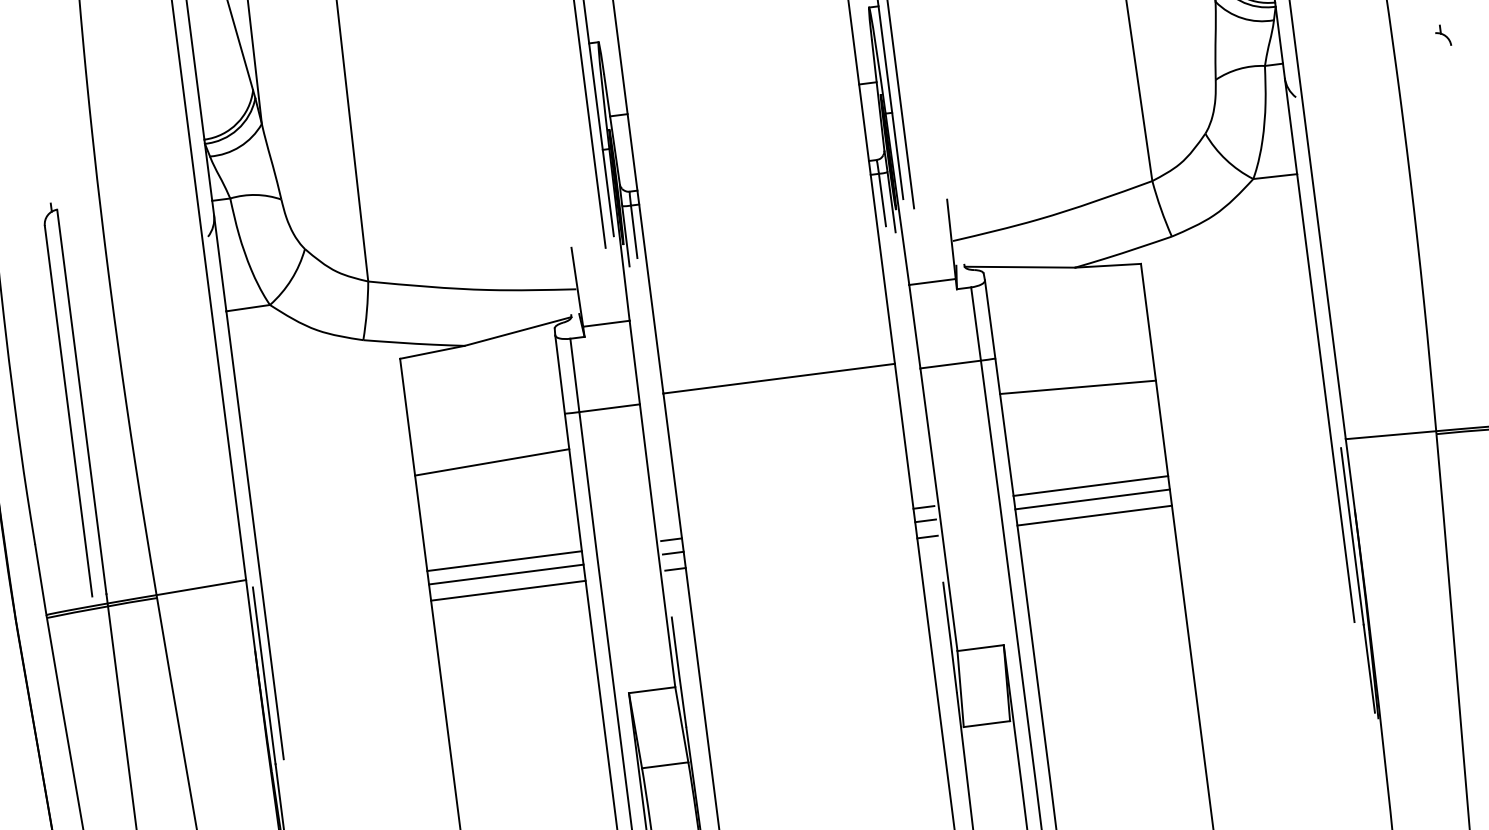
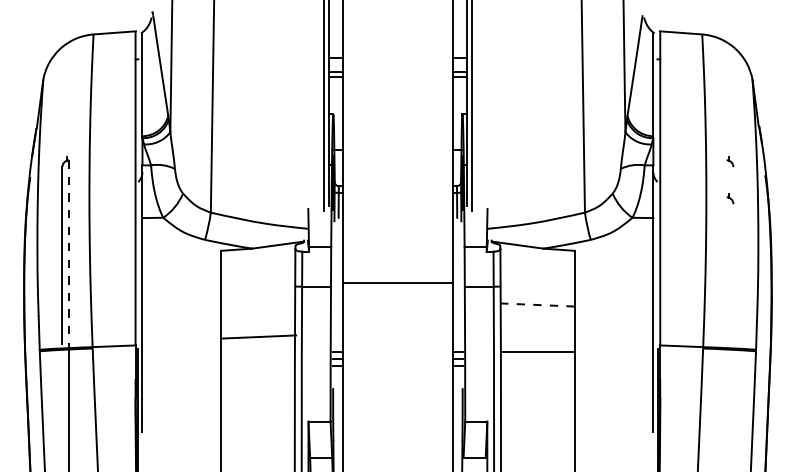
part: (1453, 112) -> (730, 198), added
line: (1077, 386) -> (537, 304), solid -> dashed
line: (82, 400) -> (69, 251), solid -> dashed
line: (492, 461) -> (259, 336), moved
line: (1092, 499) -> (537, 358), removed
line: (1094, 516) -> (537, 366), removed
line: (503, 562) -> (257, 352), removed
line: (505, 574) -> (257, 358), removed
line: (507, 591) -> (257, 366), removed

